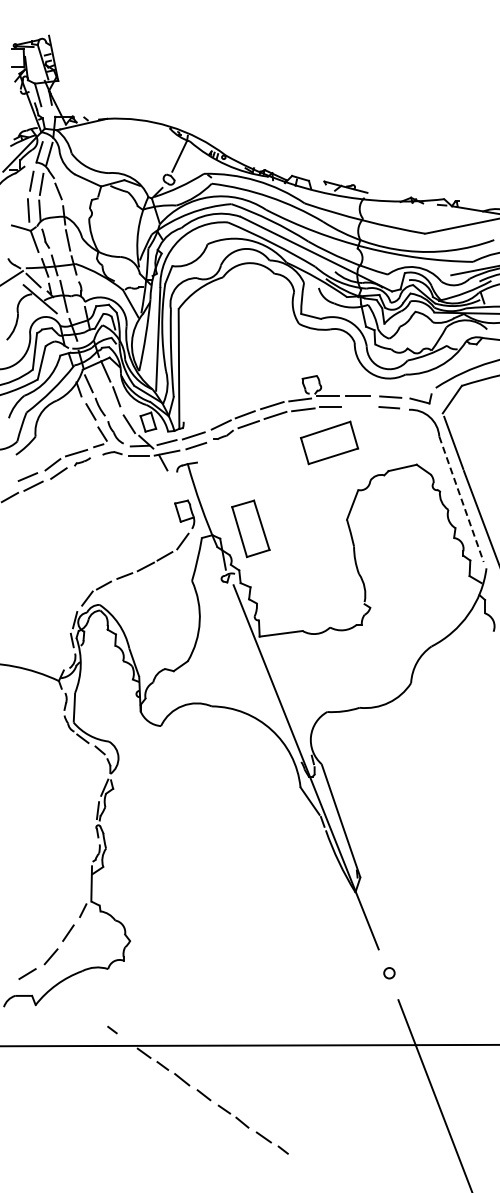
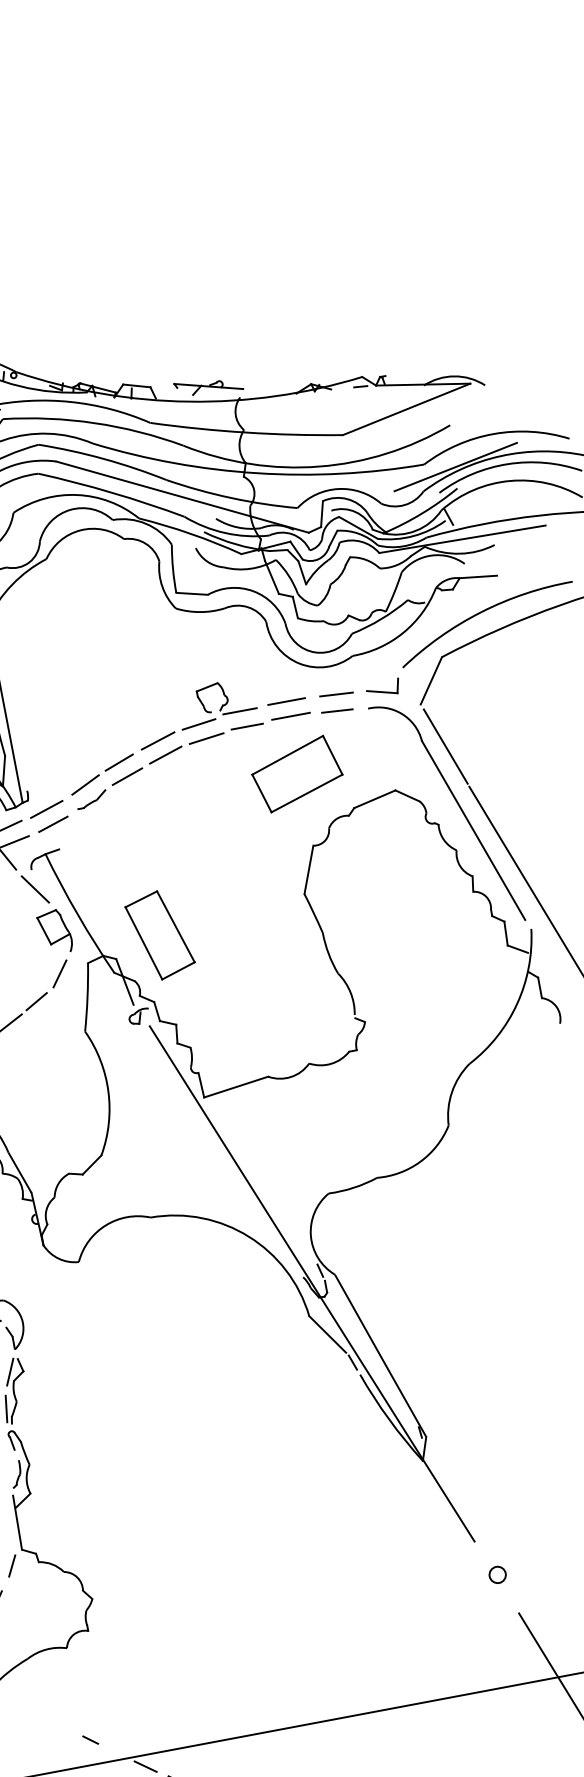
line: (359, 405) -> (291, 716), added
part: (329, 442) -> (297, 773), moved
line: (177, 485) -> (35, 889), added
line: (461, 499) -> (473, 830), dashed -> solid

